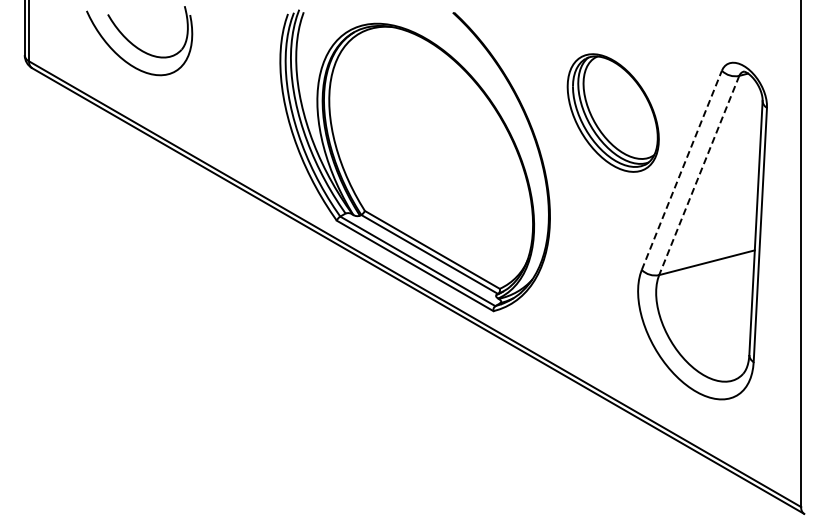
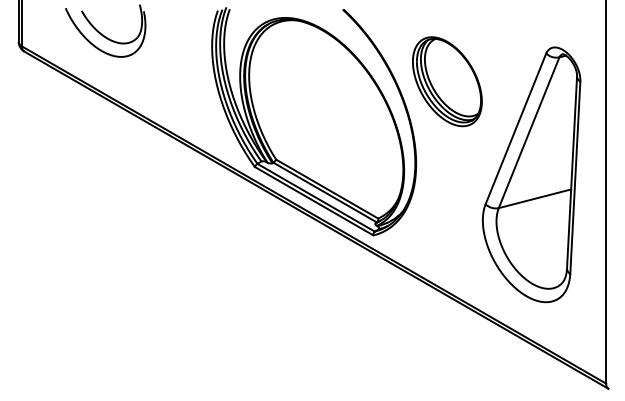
part: (612, 112) -> (446, 81), moved
line: (682, 169) -> (516, 128), dashed -> solid
line: (699, 175) -> (529, 132), dashed -> solid

